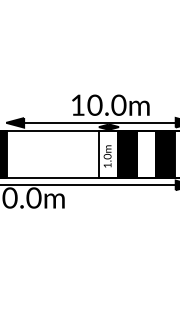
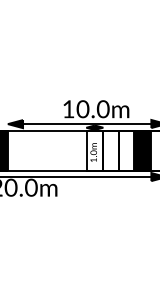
fill: (127, 154) -> (110, 150), removed

